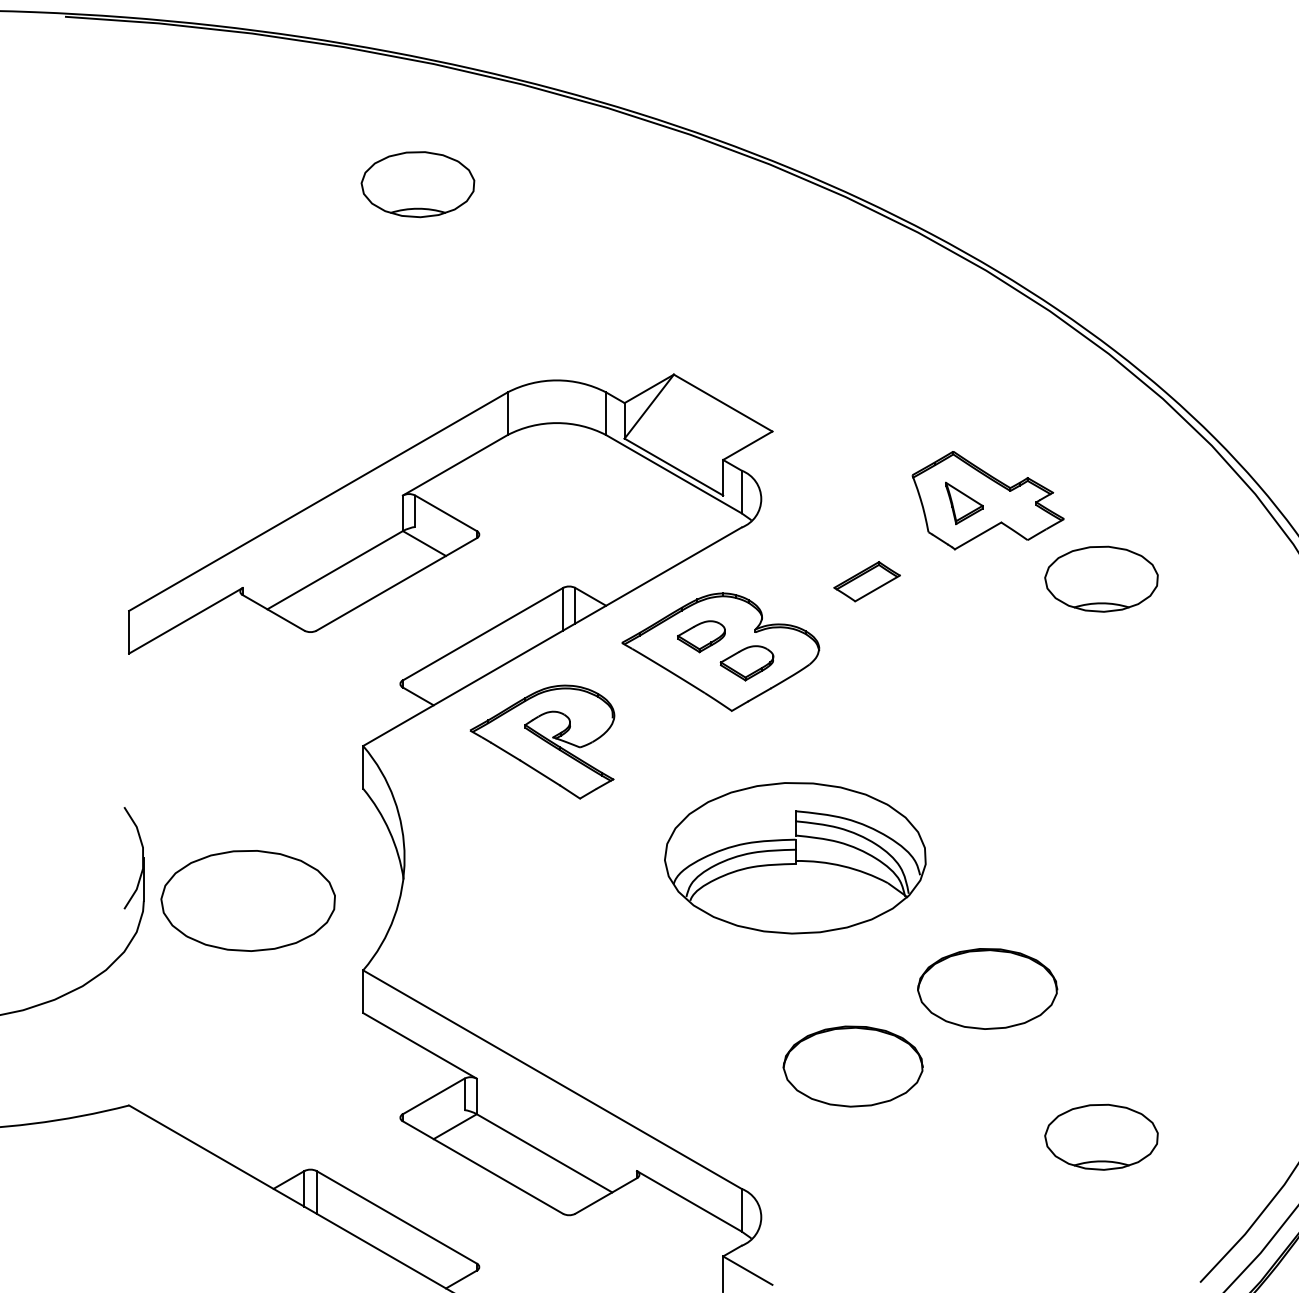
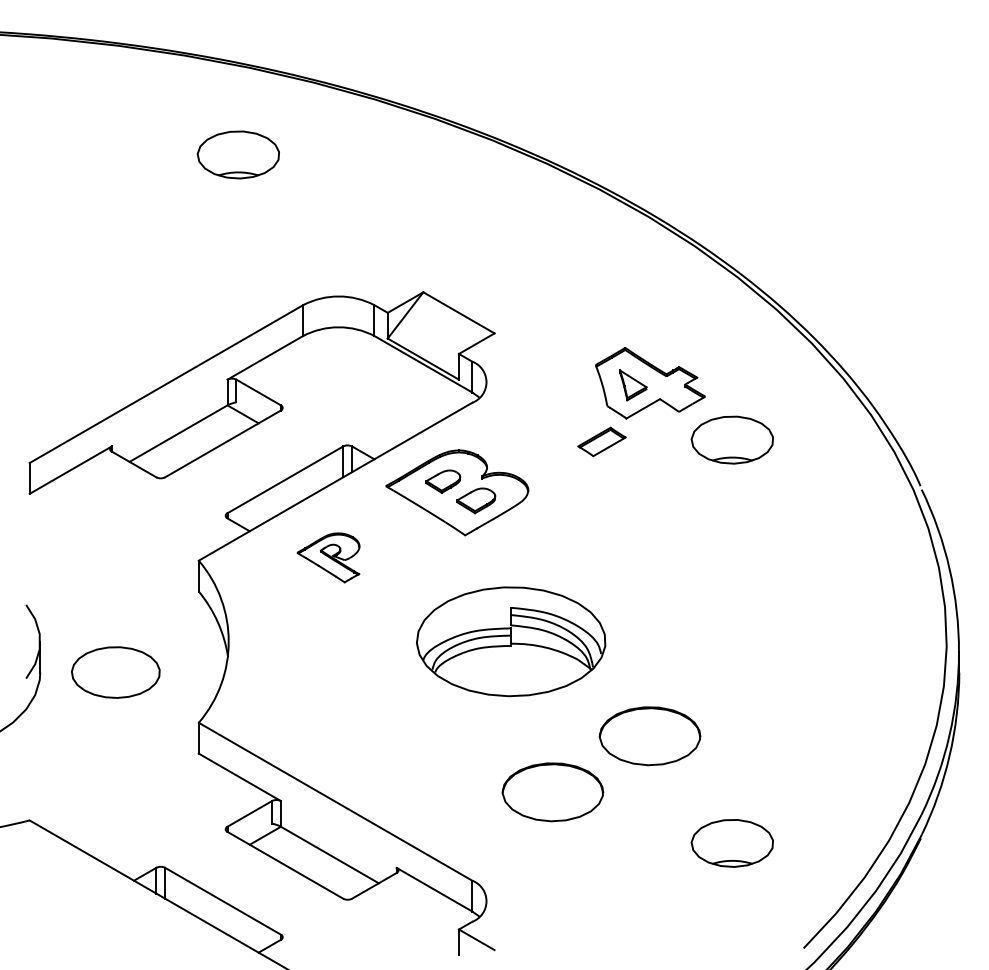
part: (866, 581) -> (601, 441), moved
part: (542, 741) -> (328, 557), size x0.6
part: (247, 900) -> (115, 672), size x0.7

